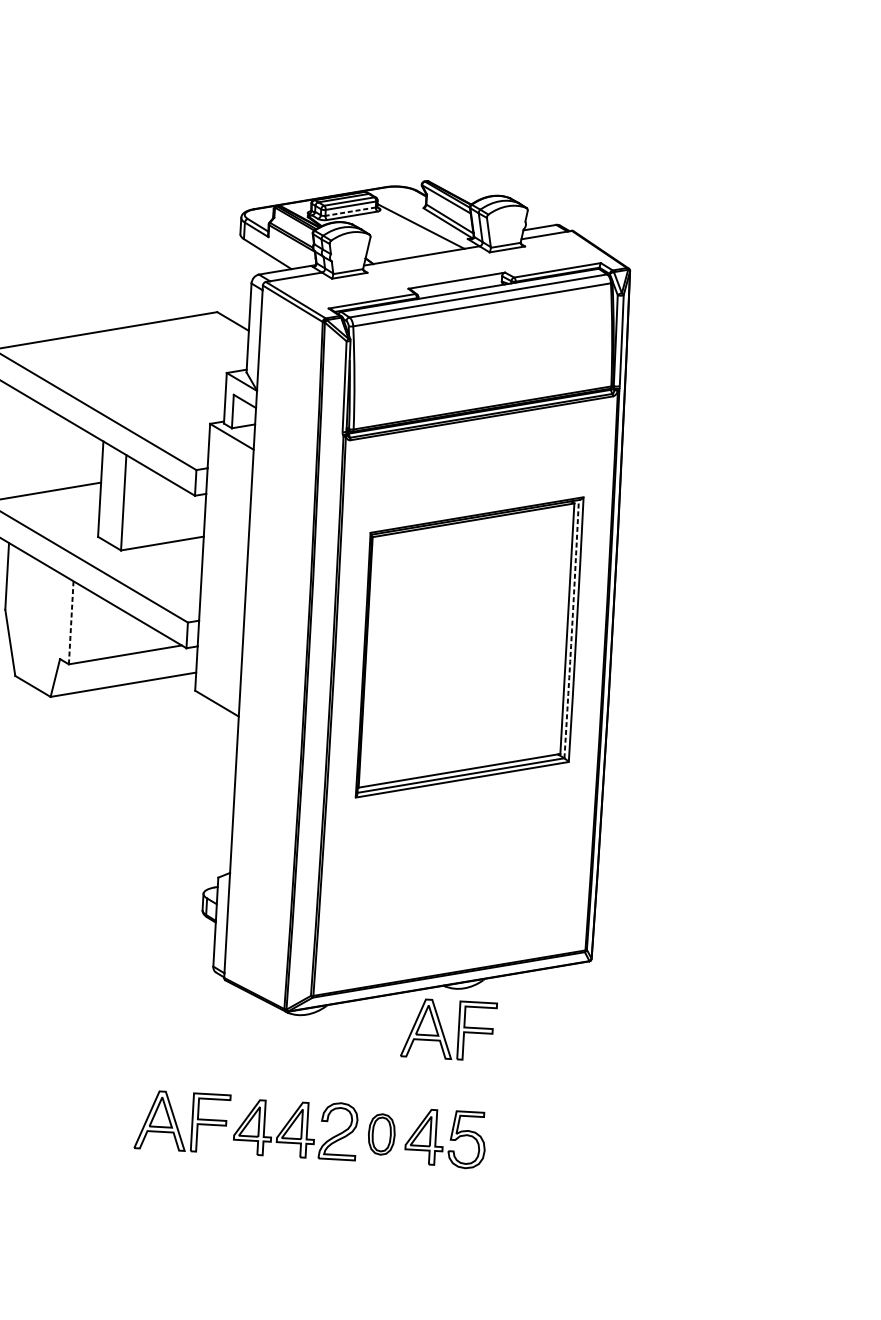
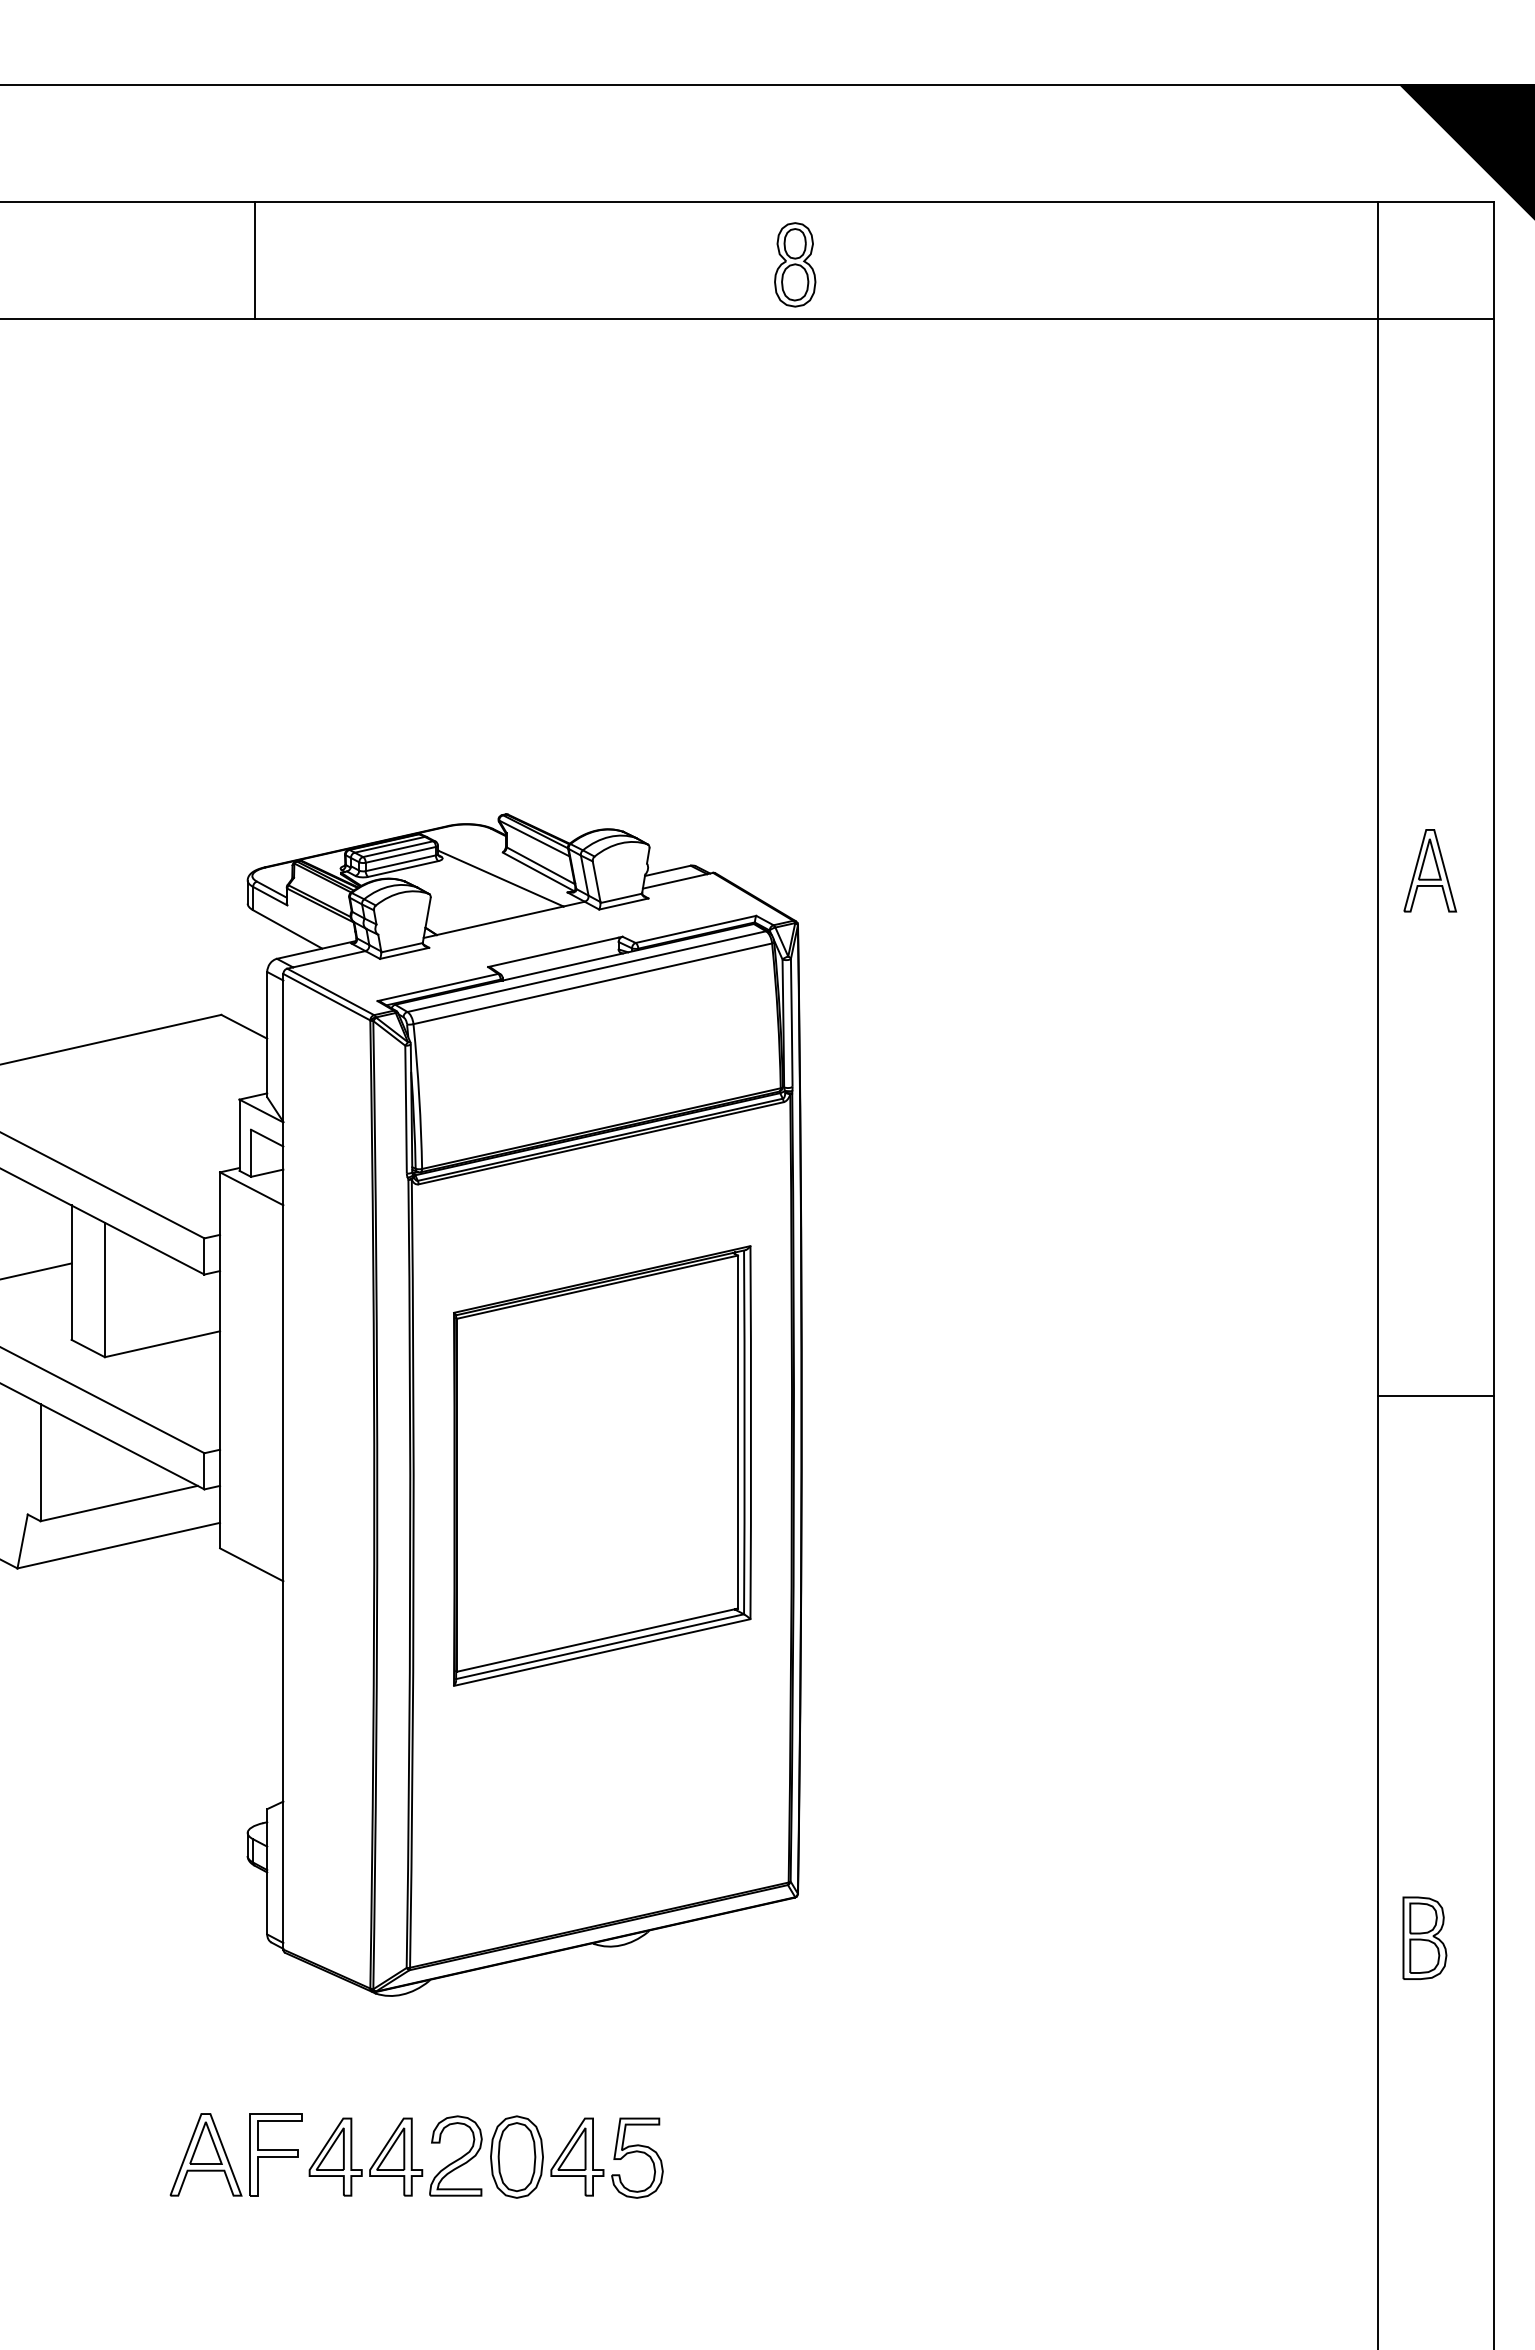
line: (350, 211) -> (400, 863), dashed -> solid
line: (71, 622) -> (40, 1462), dashed -> solid
arc: (571, 629) -> (744, 1432), dashed -> solid
part: (442, 1029) -> (594, 2005), removed
part: (381, 1134) -> (516, 2156), size x1.43

